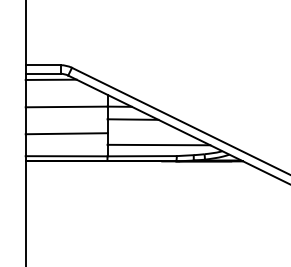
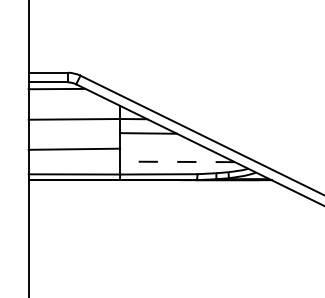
line: (158, 145) -> (177, 162), solid -> dashed

